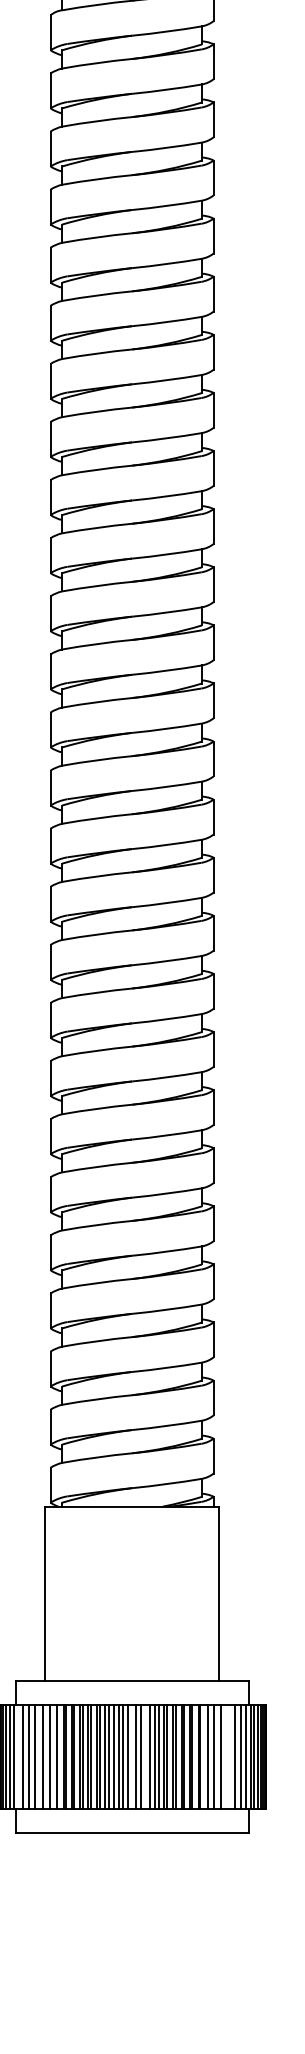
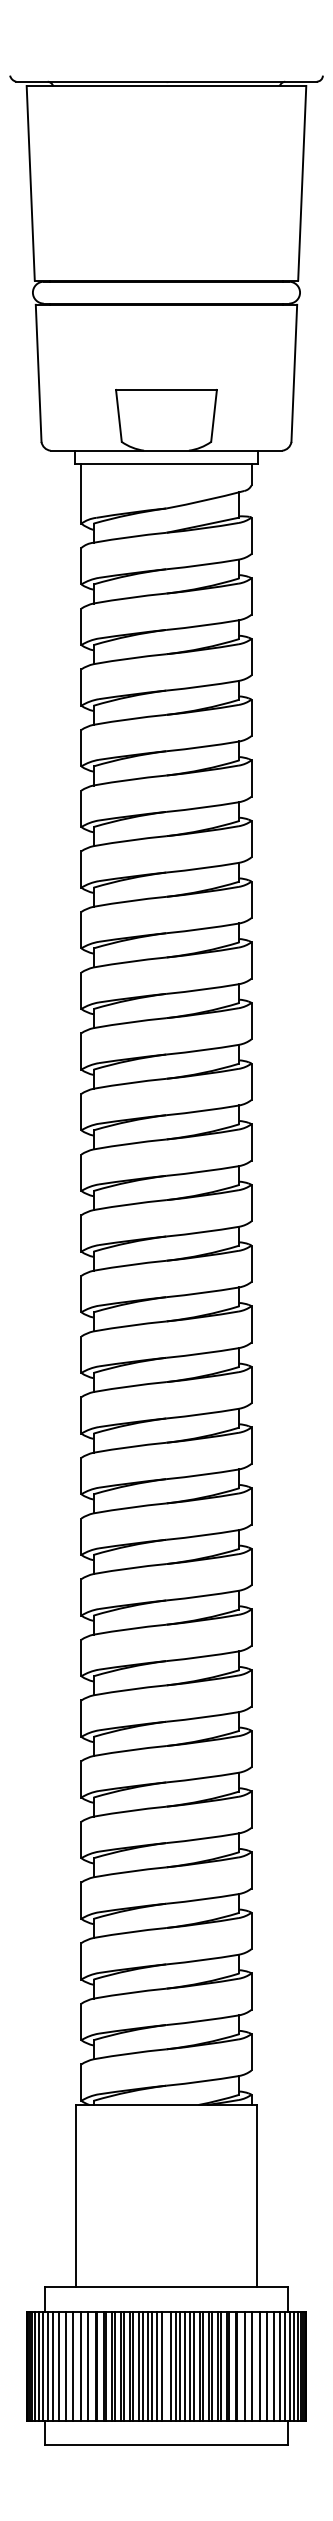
line: (18, 1757) -> (47, 2366), added
line: (145, 1757) -> (180, 2366), added
line: (228, 1757) -> (267, 2366), added

